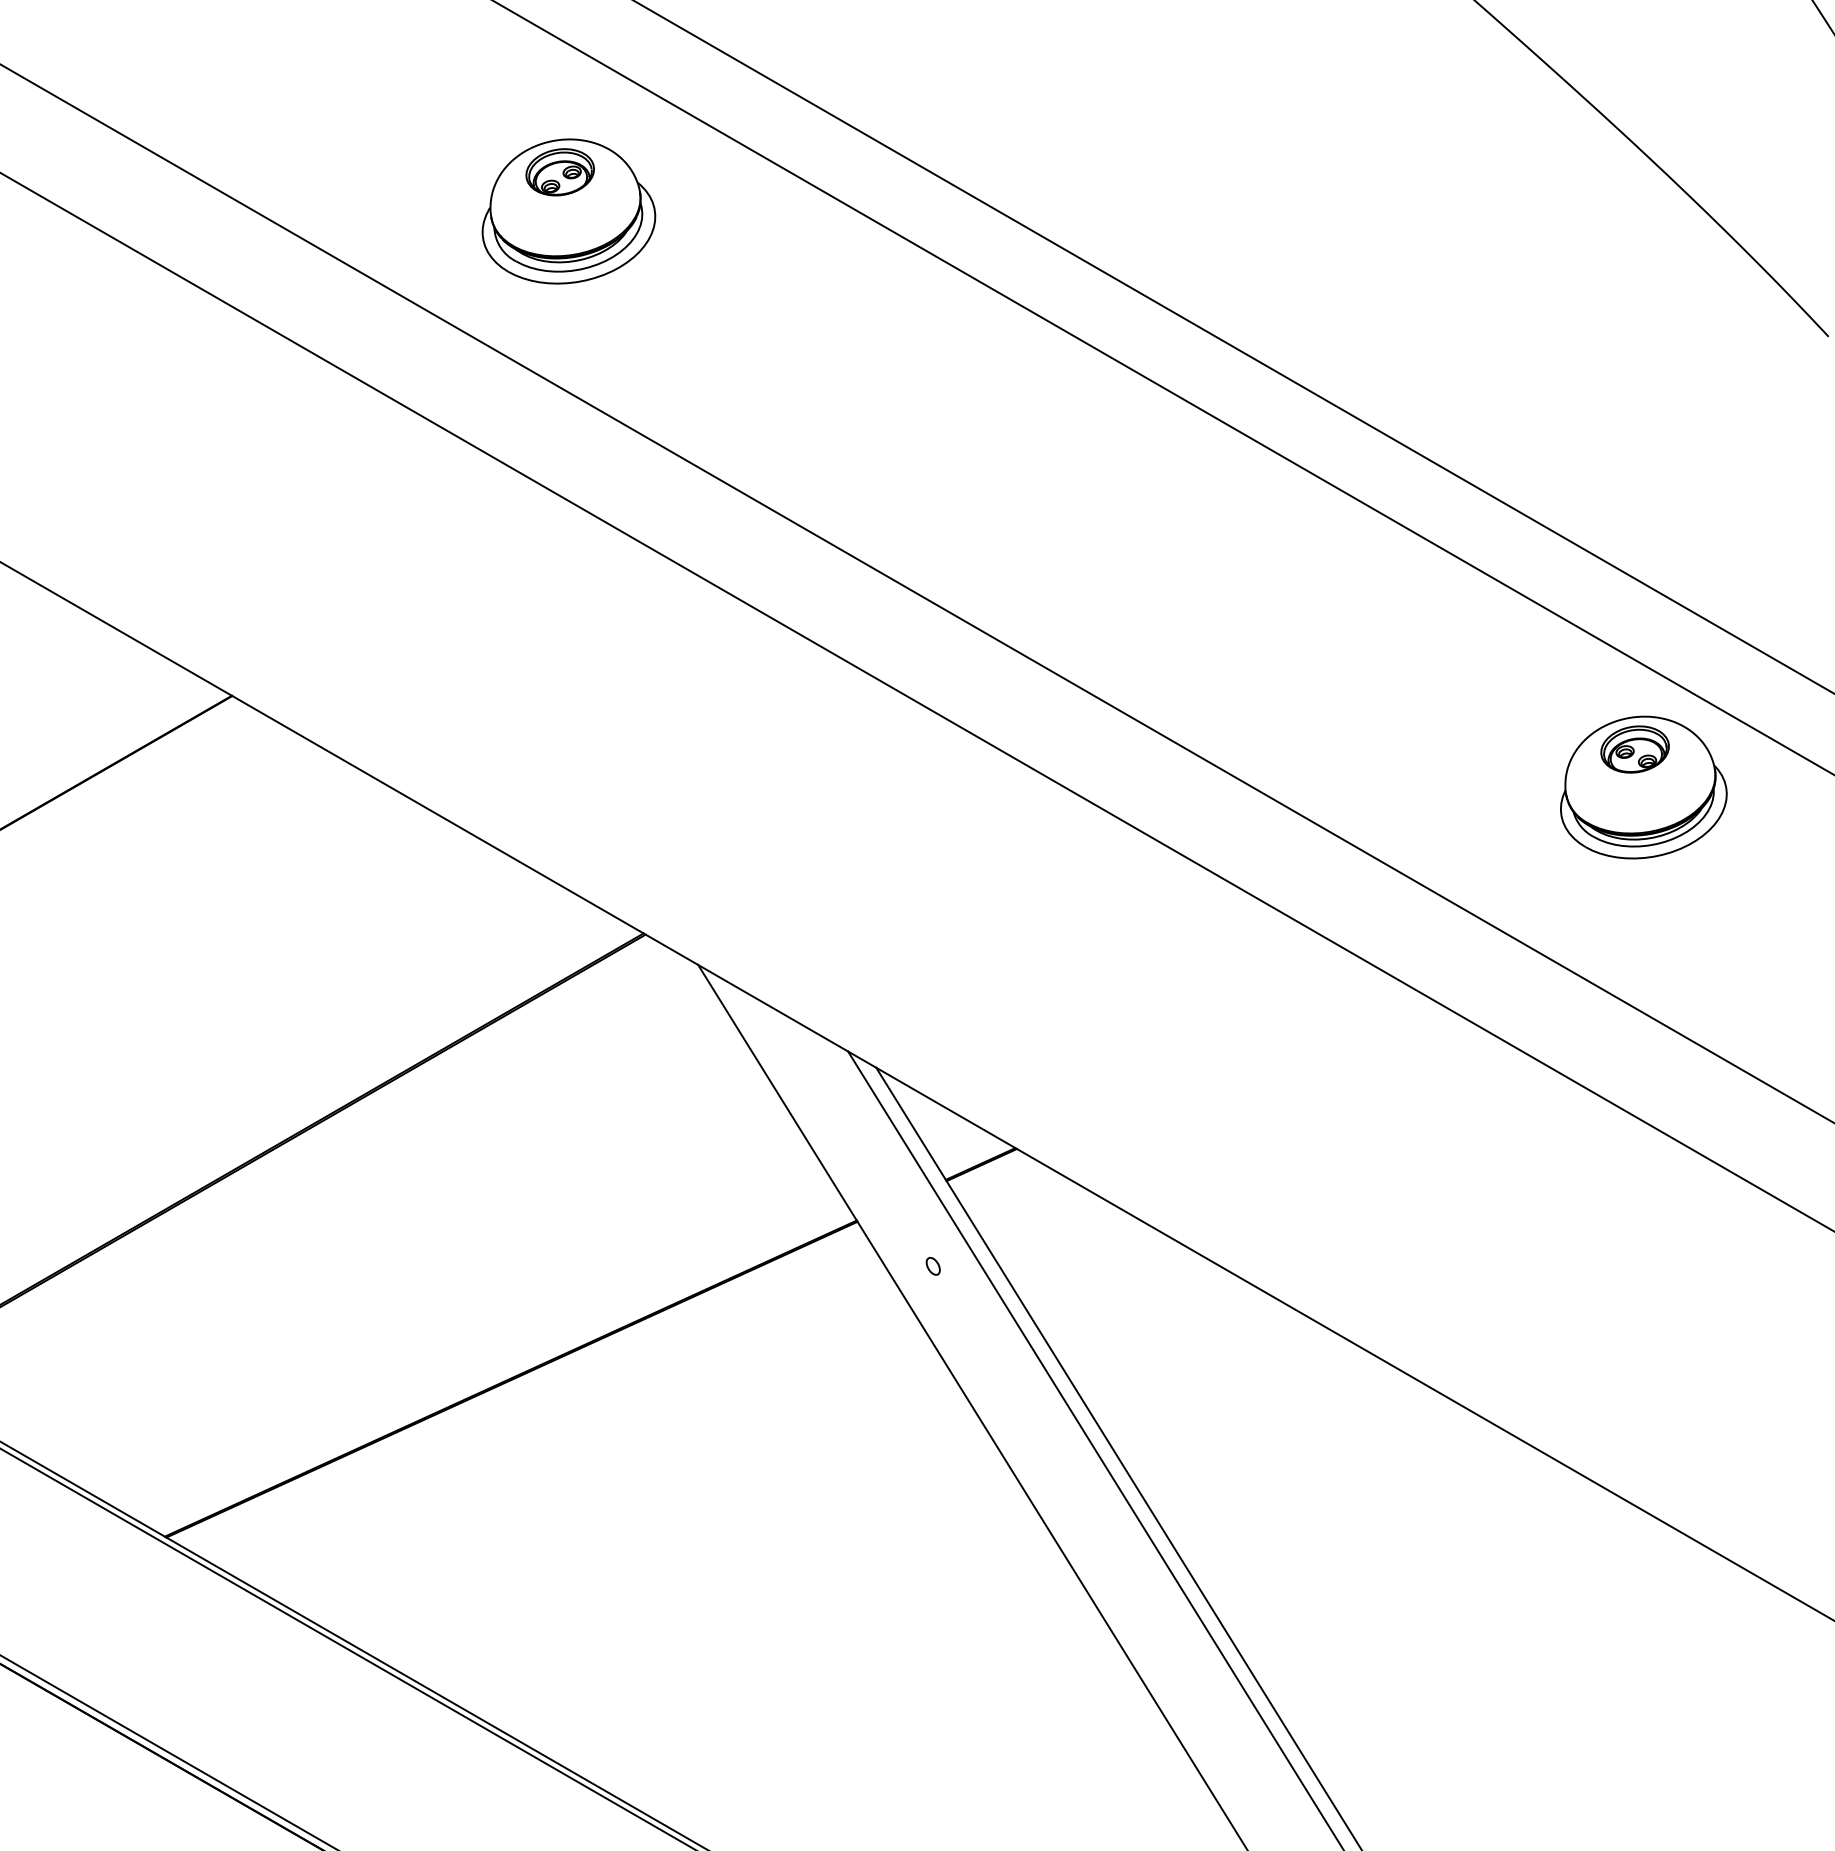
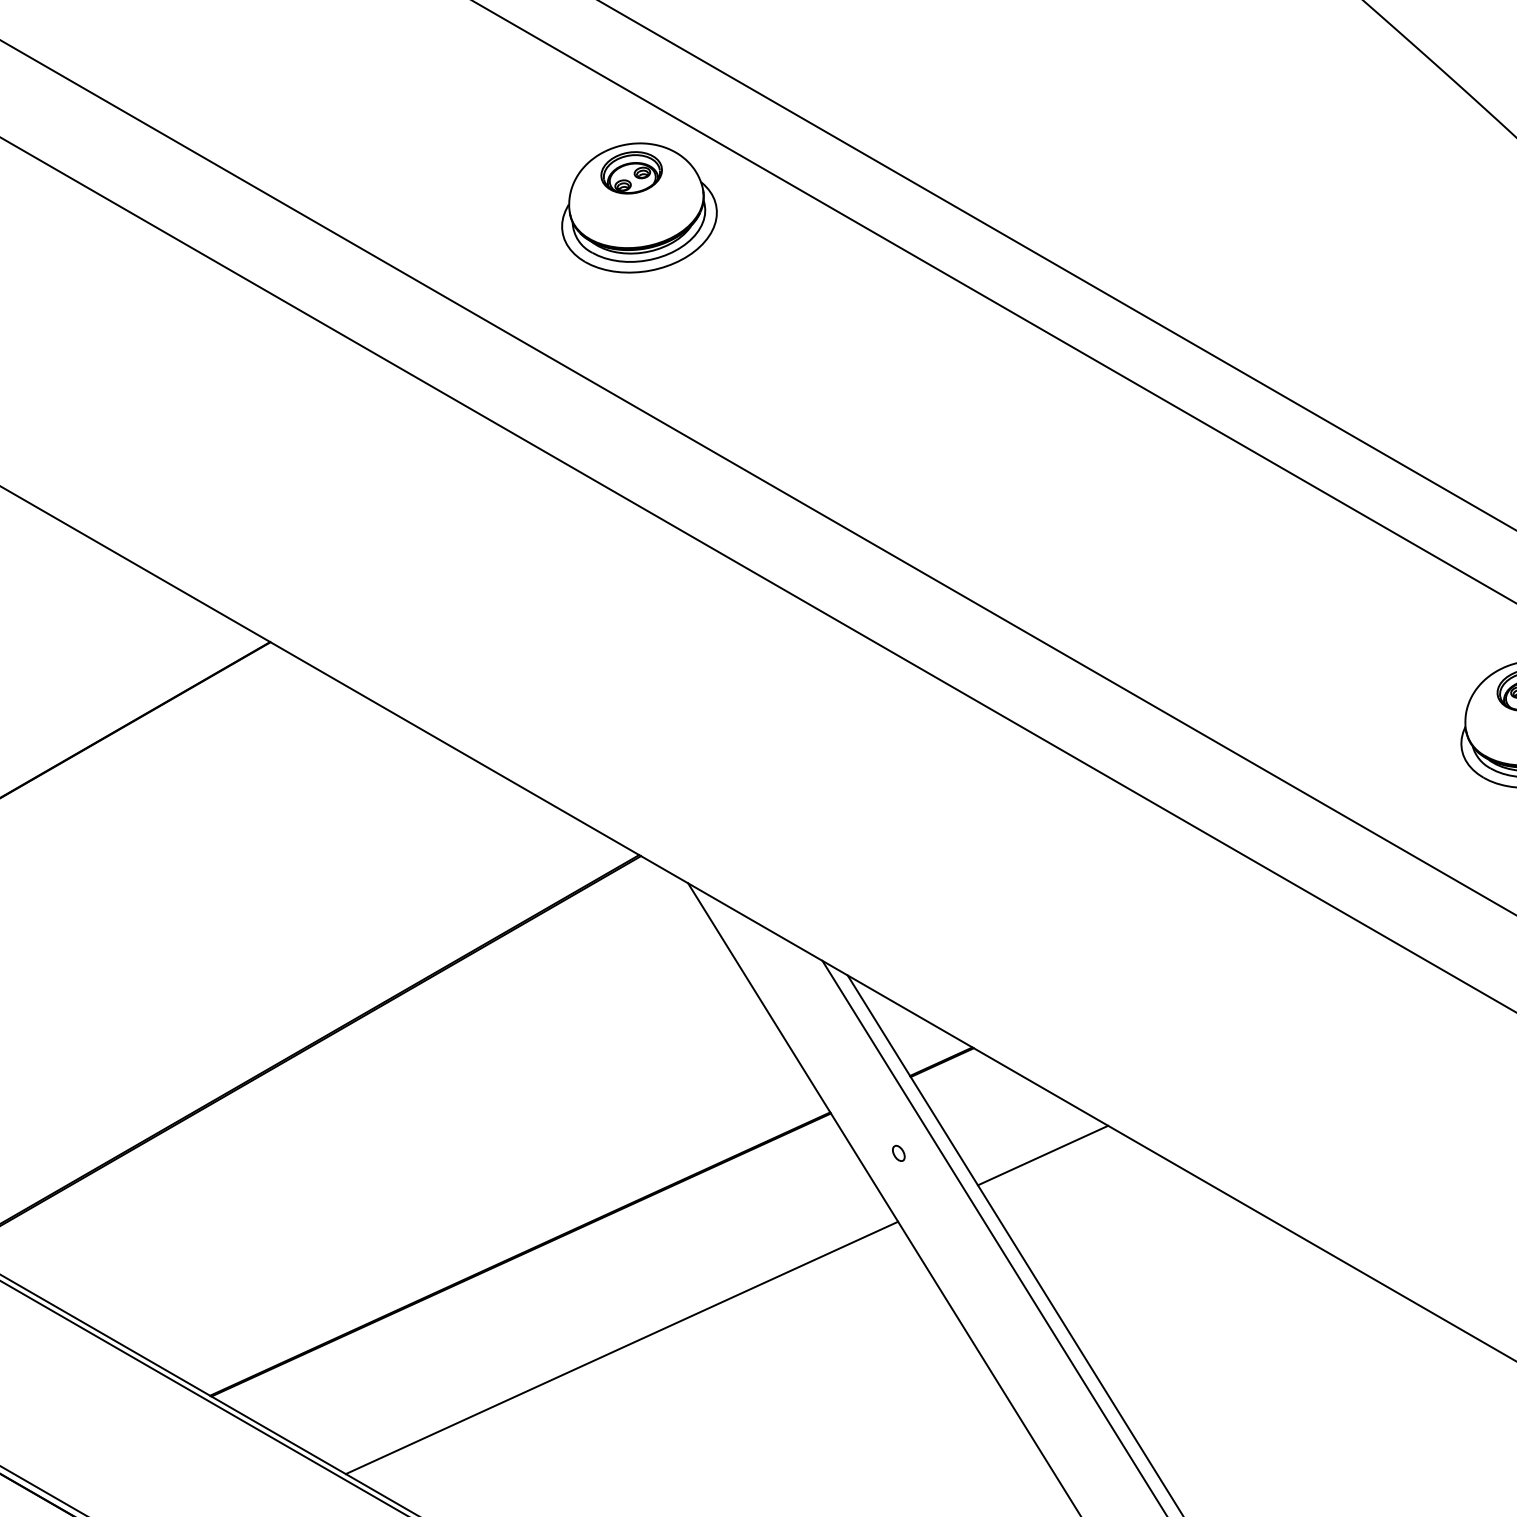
part: (568, 211) -> (639, 207), moved
line: (1093, 1268) -> (1042, 1155), added
line: (624, 1483) -> (622, 1348), added

